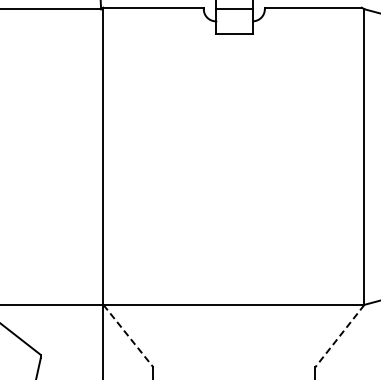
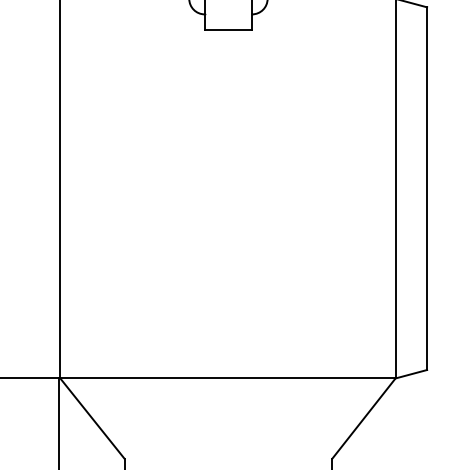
line: (128, 336) -> (92, 419), dashed -> solid
line: (339, 336) -> (363, 419), dashed -> solid

